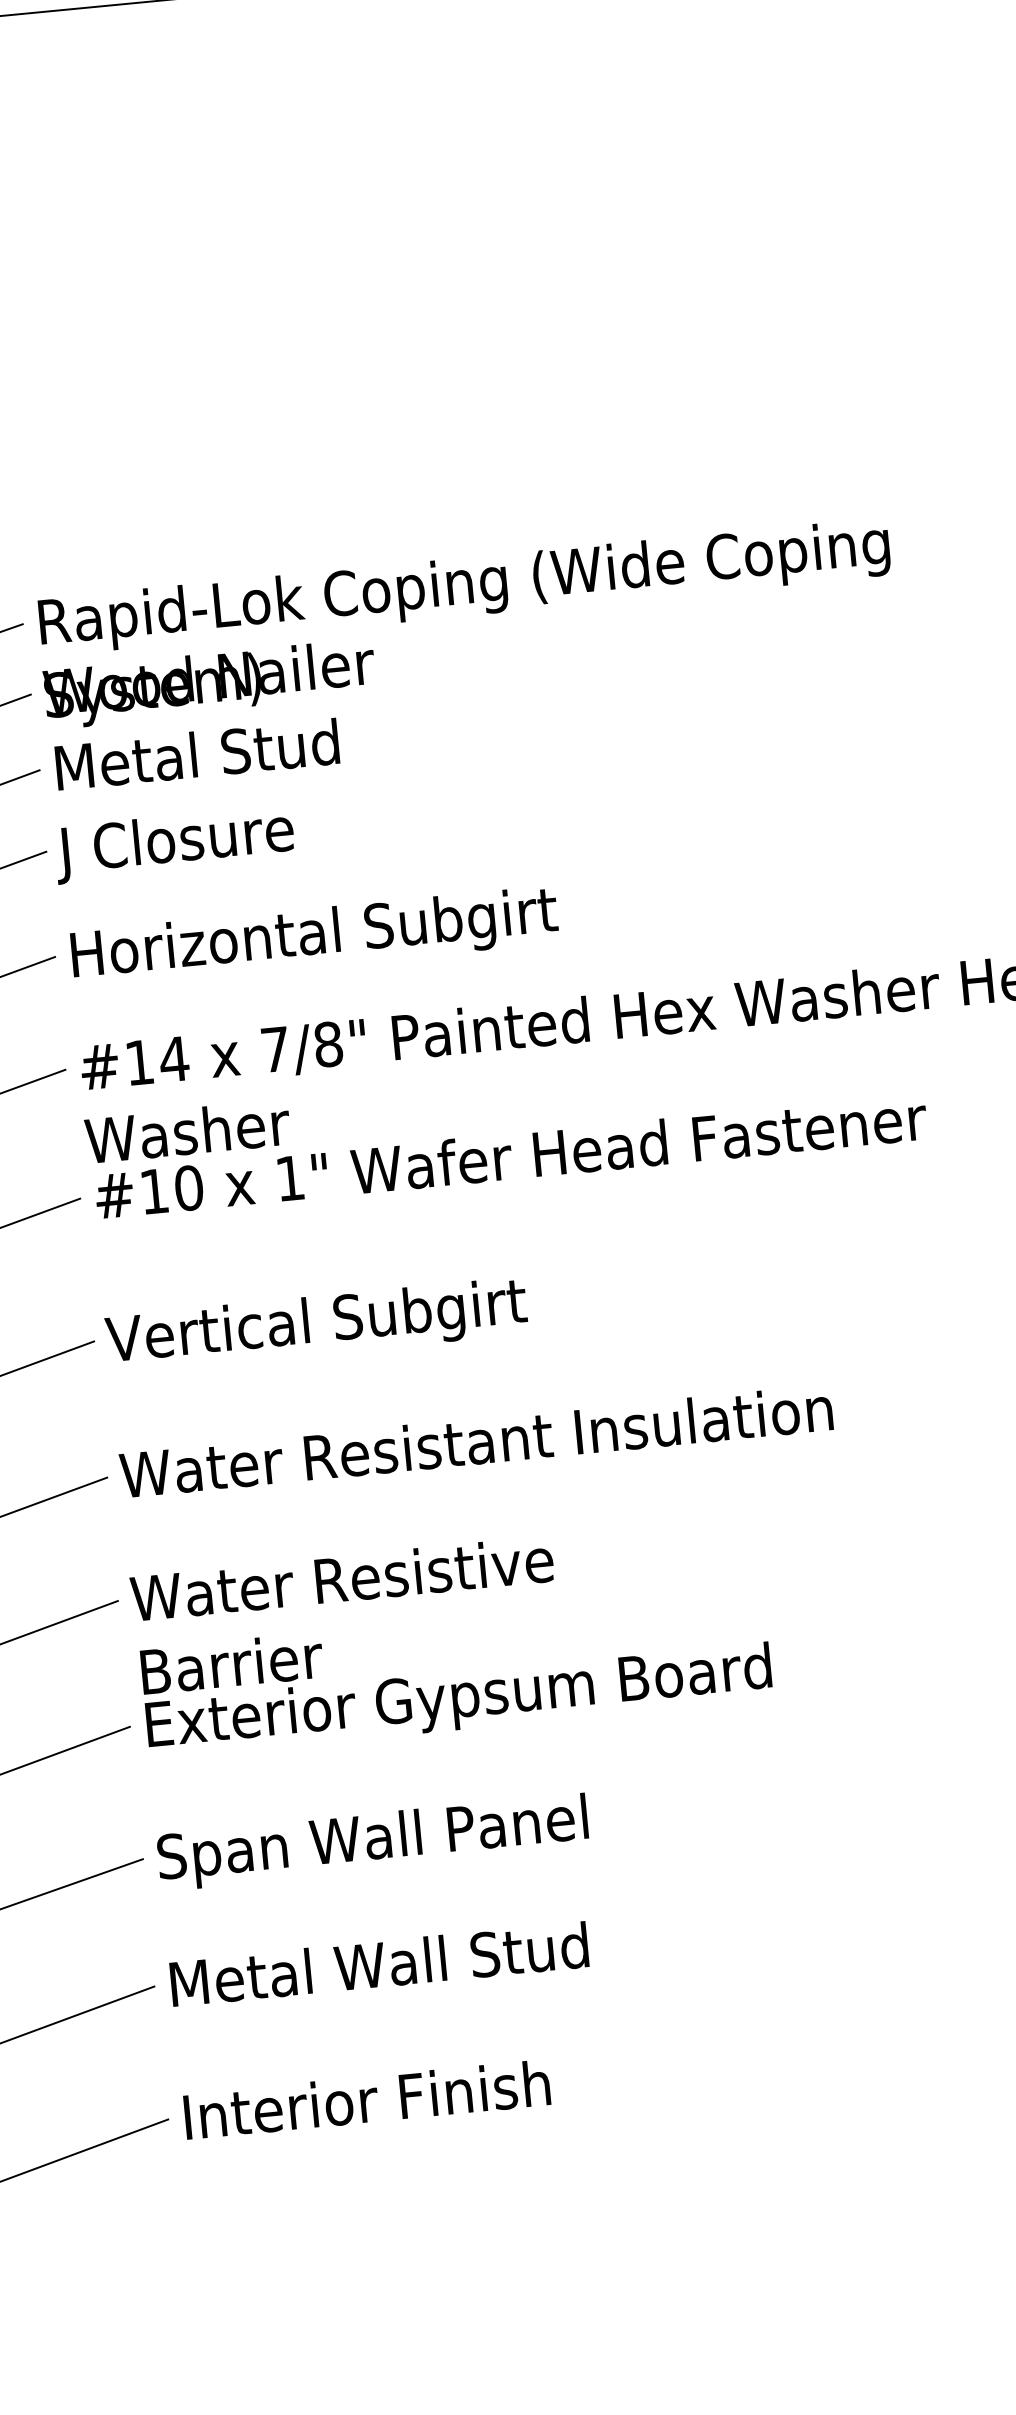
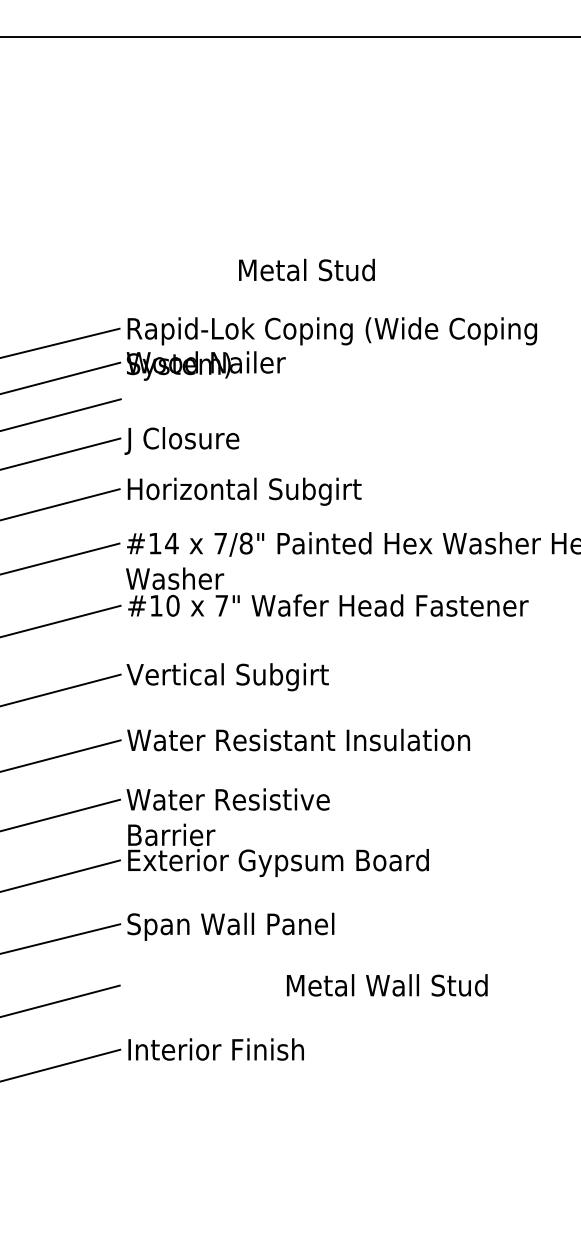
text: (196, 753) -> (306, 269), moved
text: (289, 1177) -> (221, 605), 1" -> 7"
text: (379, 1964) -> (387, 985), moved

